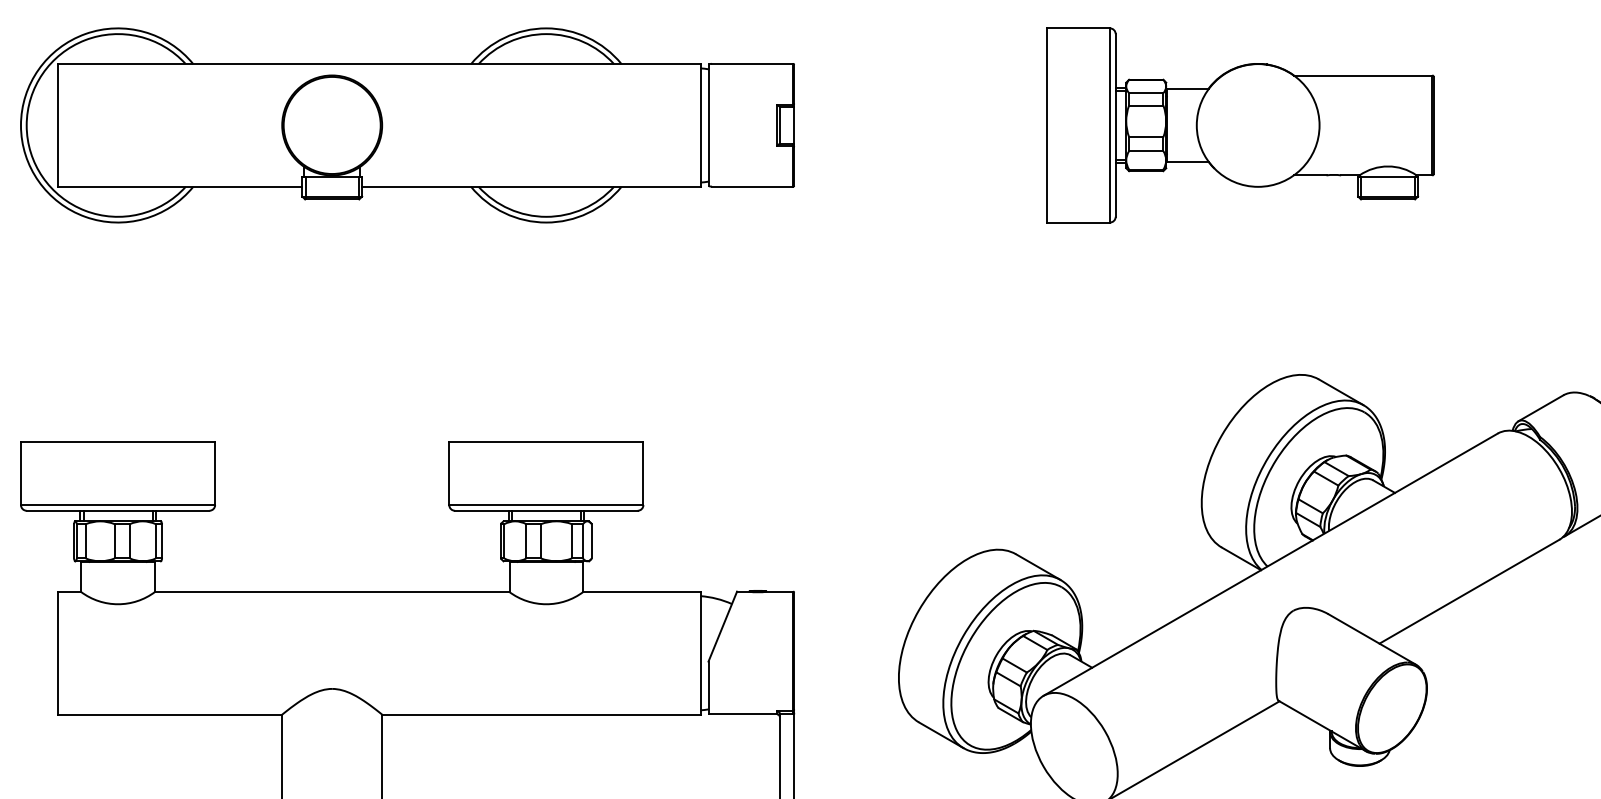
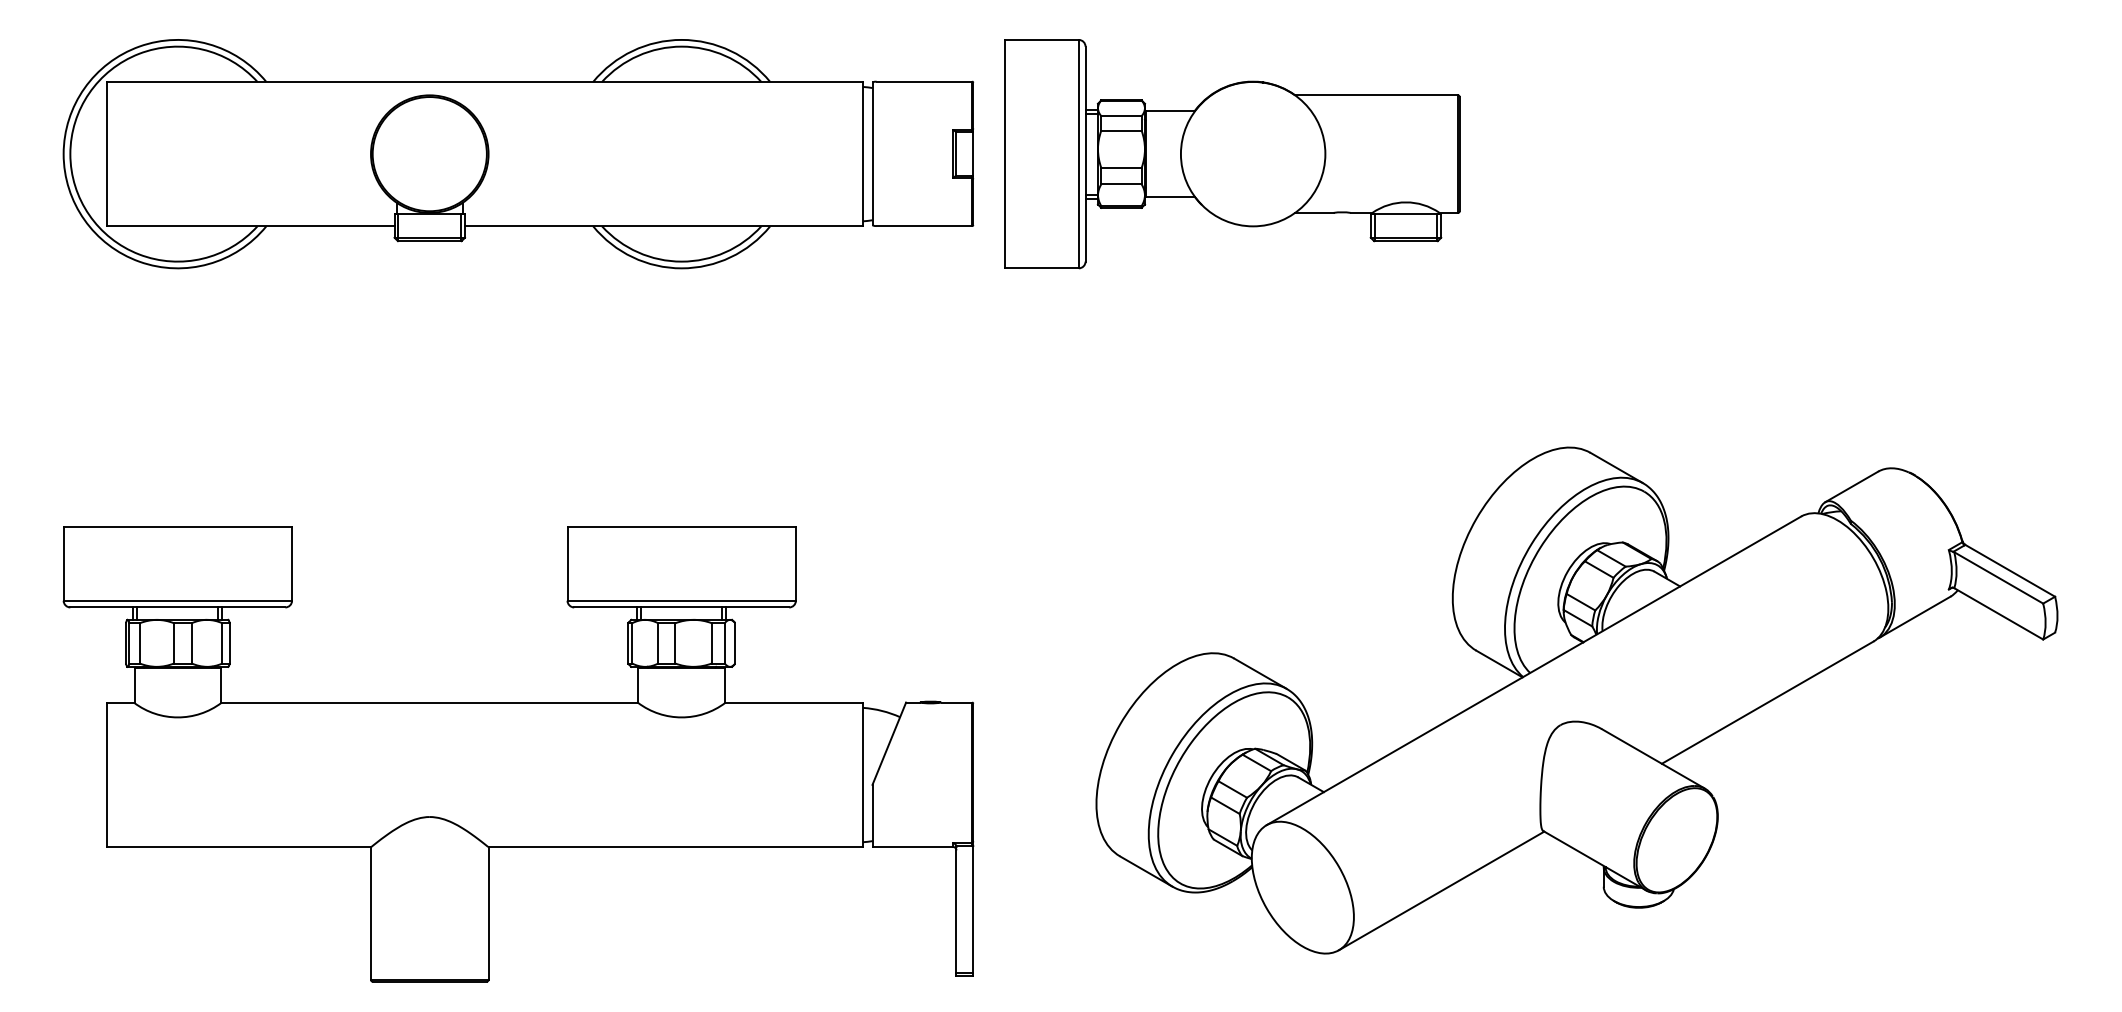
part: (1240, 125) -> (1232, 154), moved

